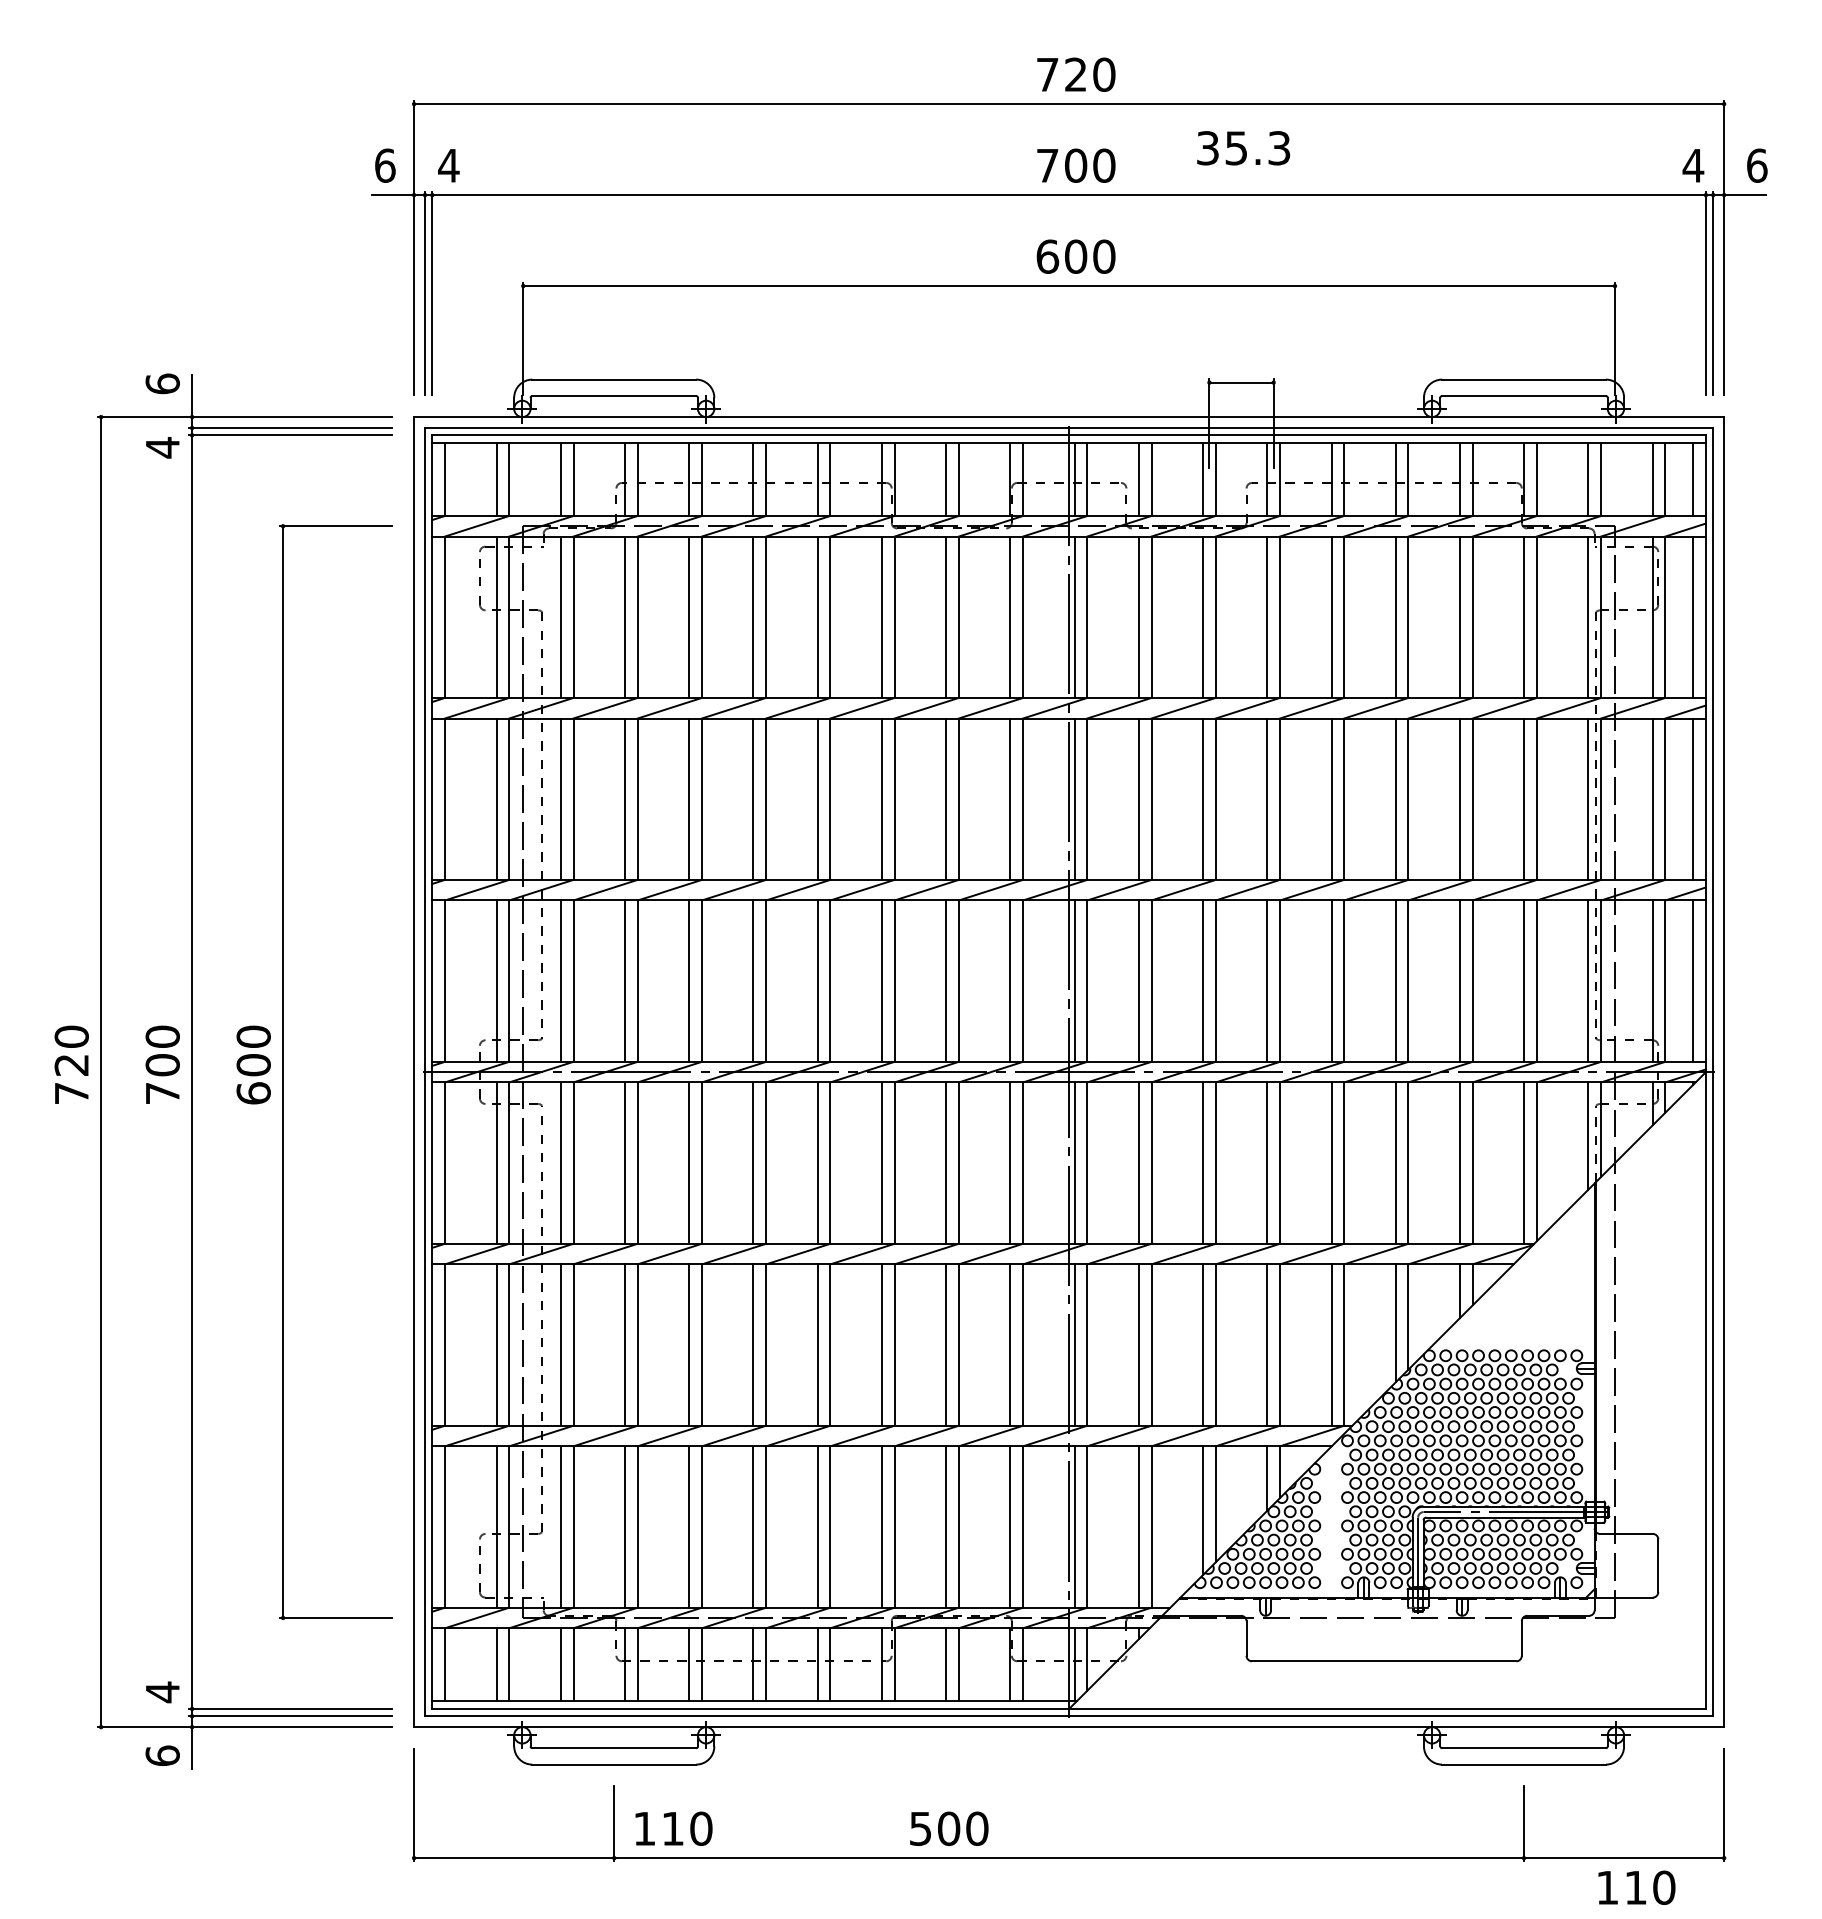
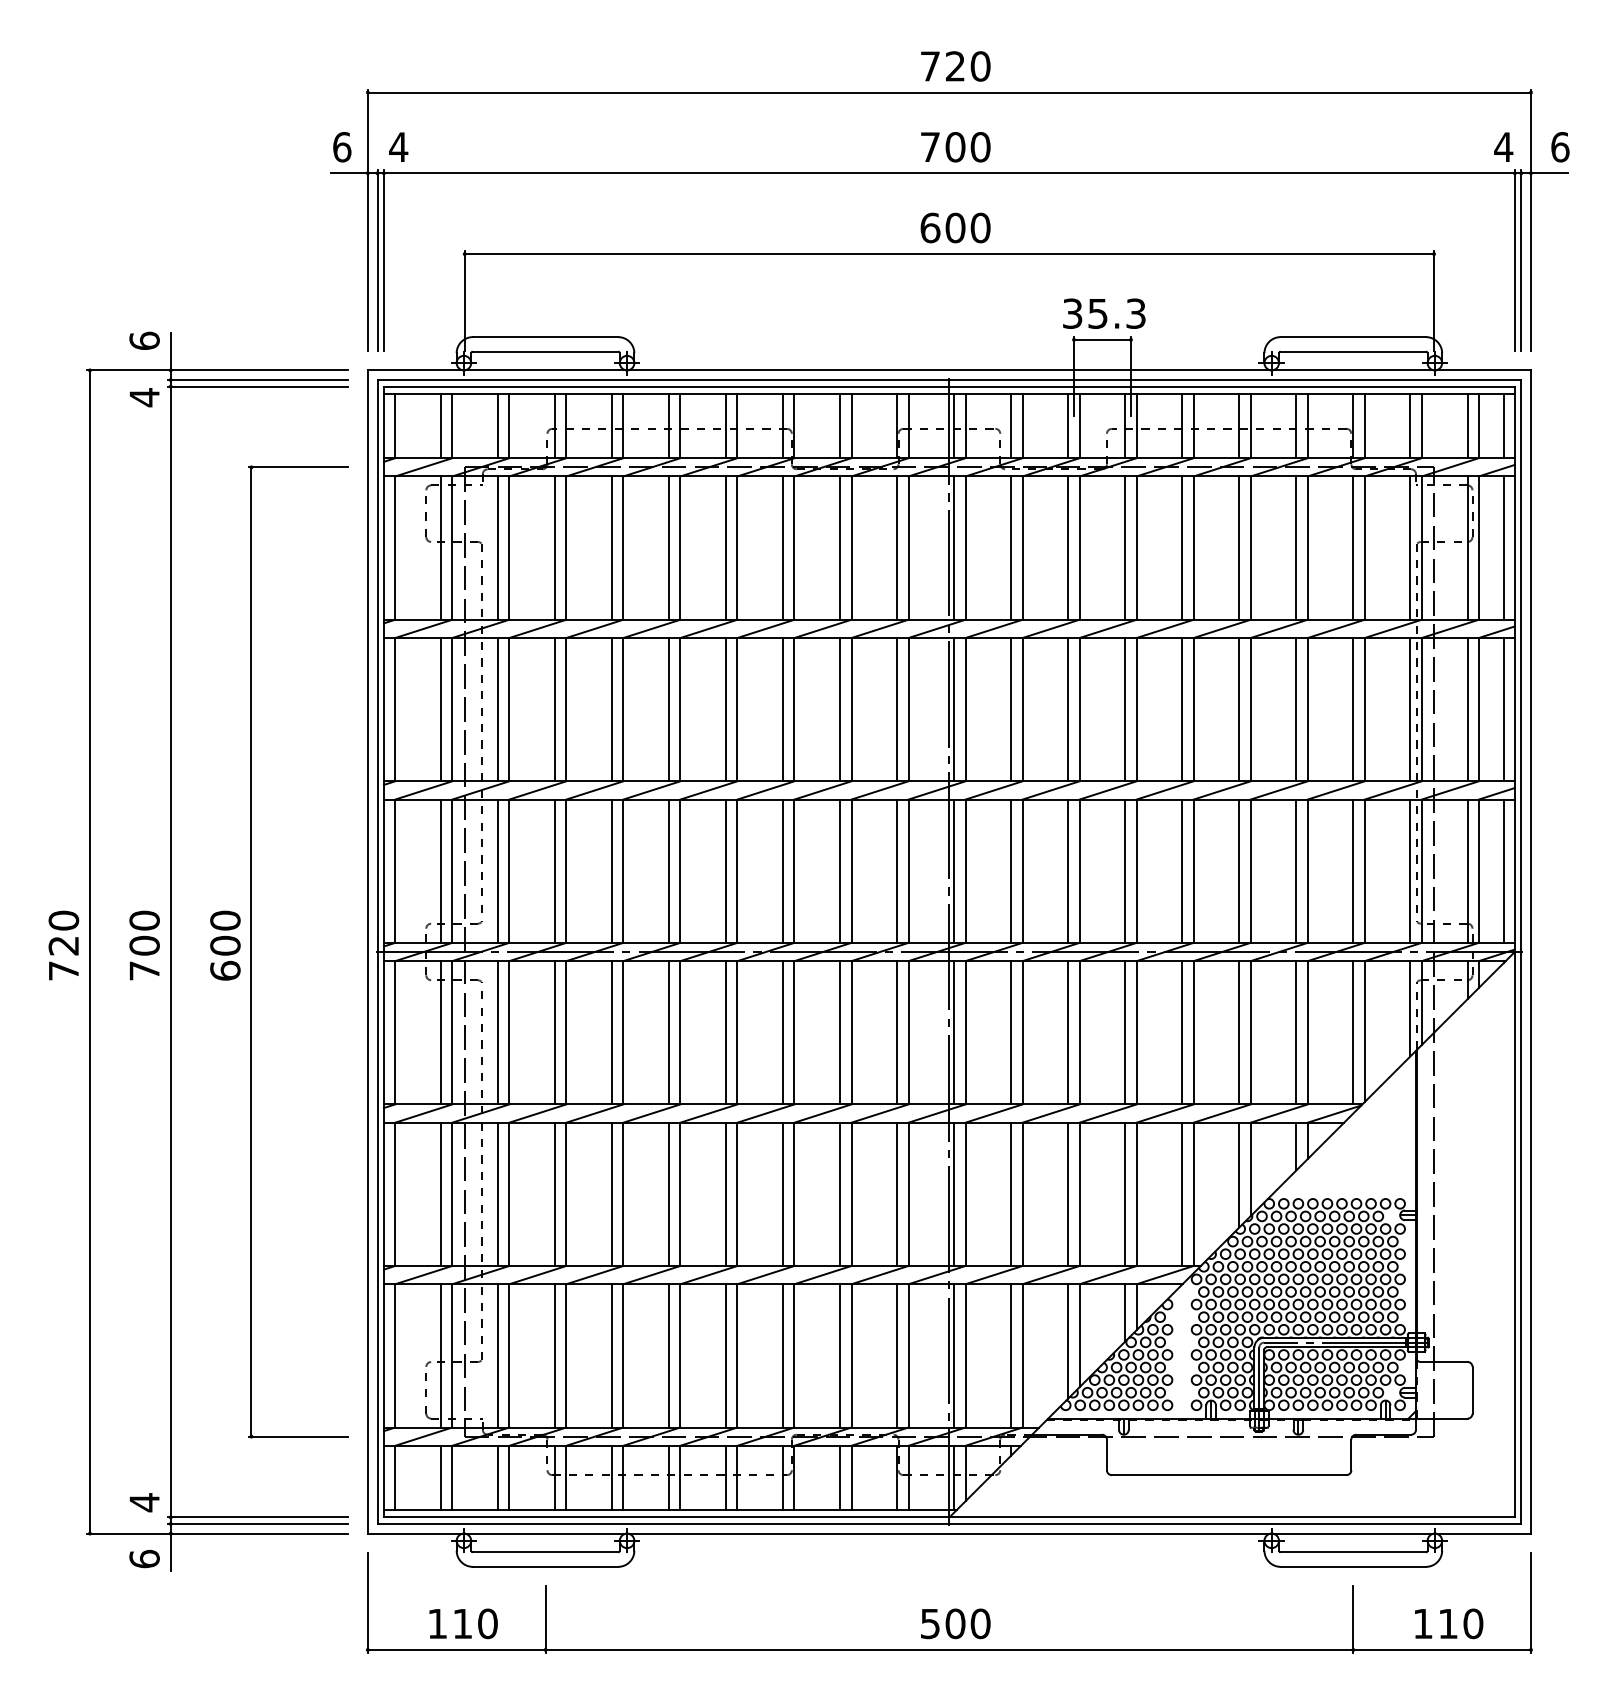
text: (1243, 148) -> (1104, 313), moved
text: (673, 1828) -> (463, 1623), moved
text: (949, 1828) -> (955, 1623), moved
text: (1636, 1887) -> (1448, 1623), moved

